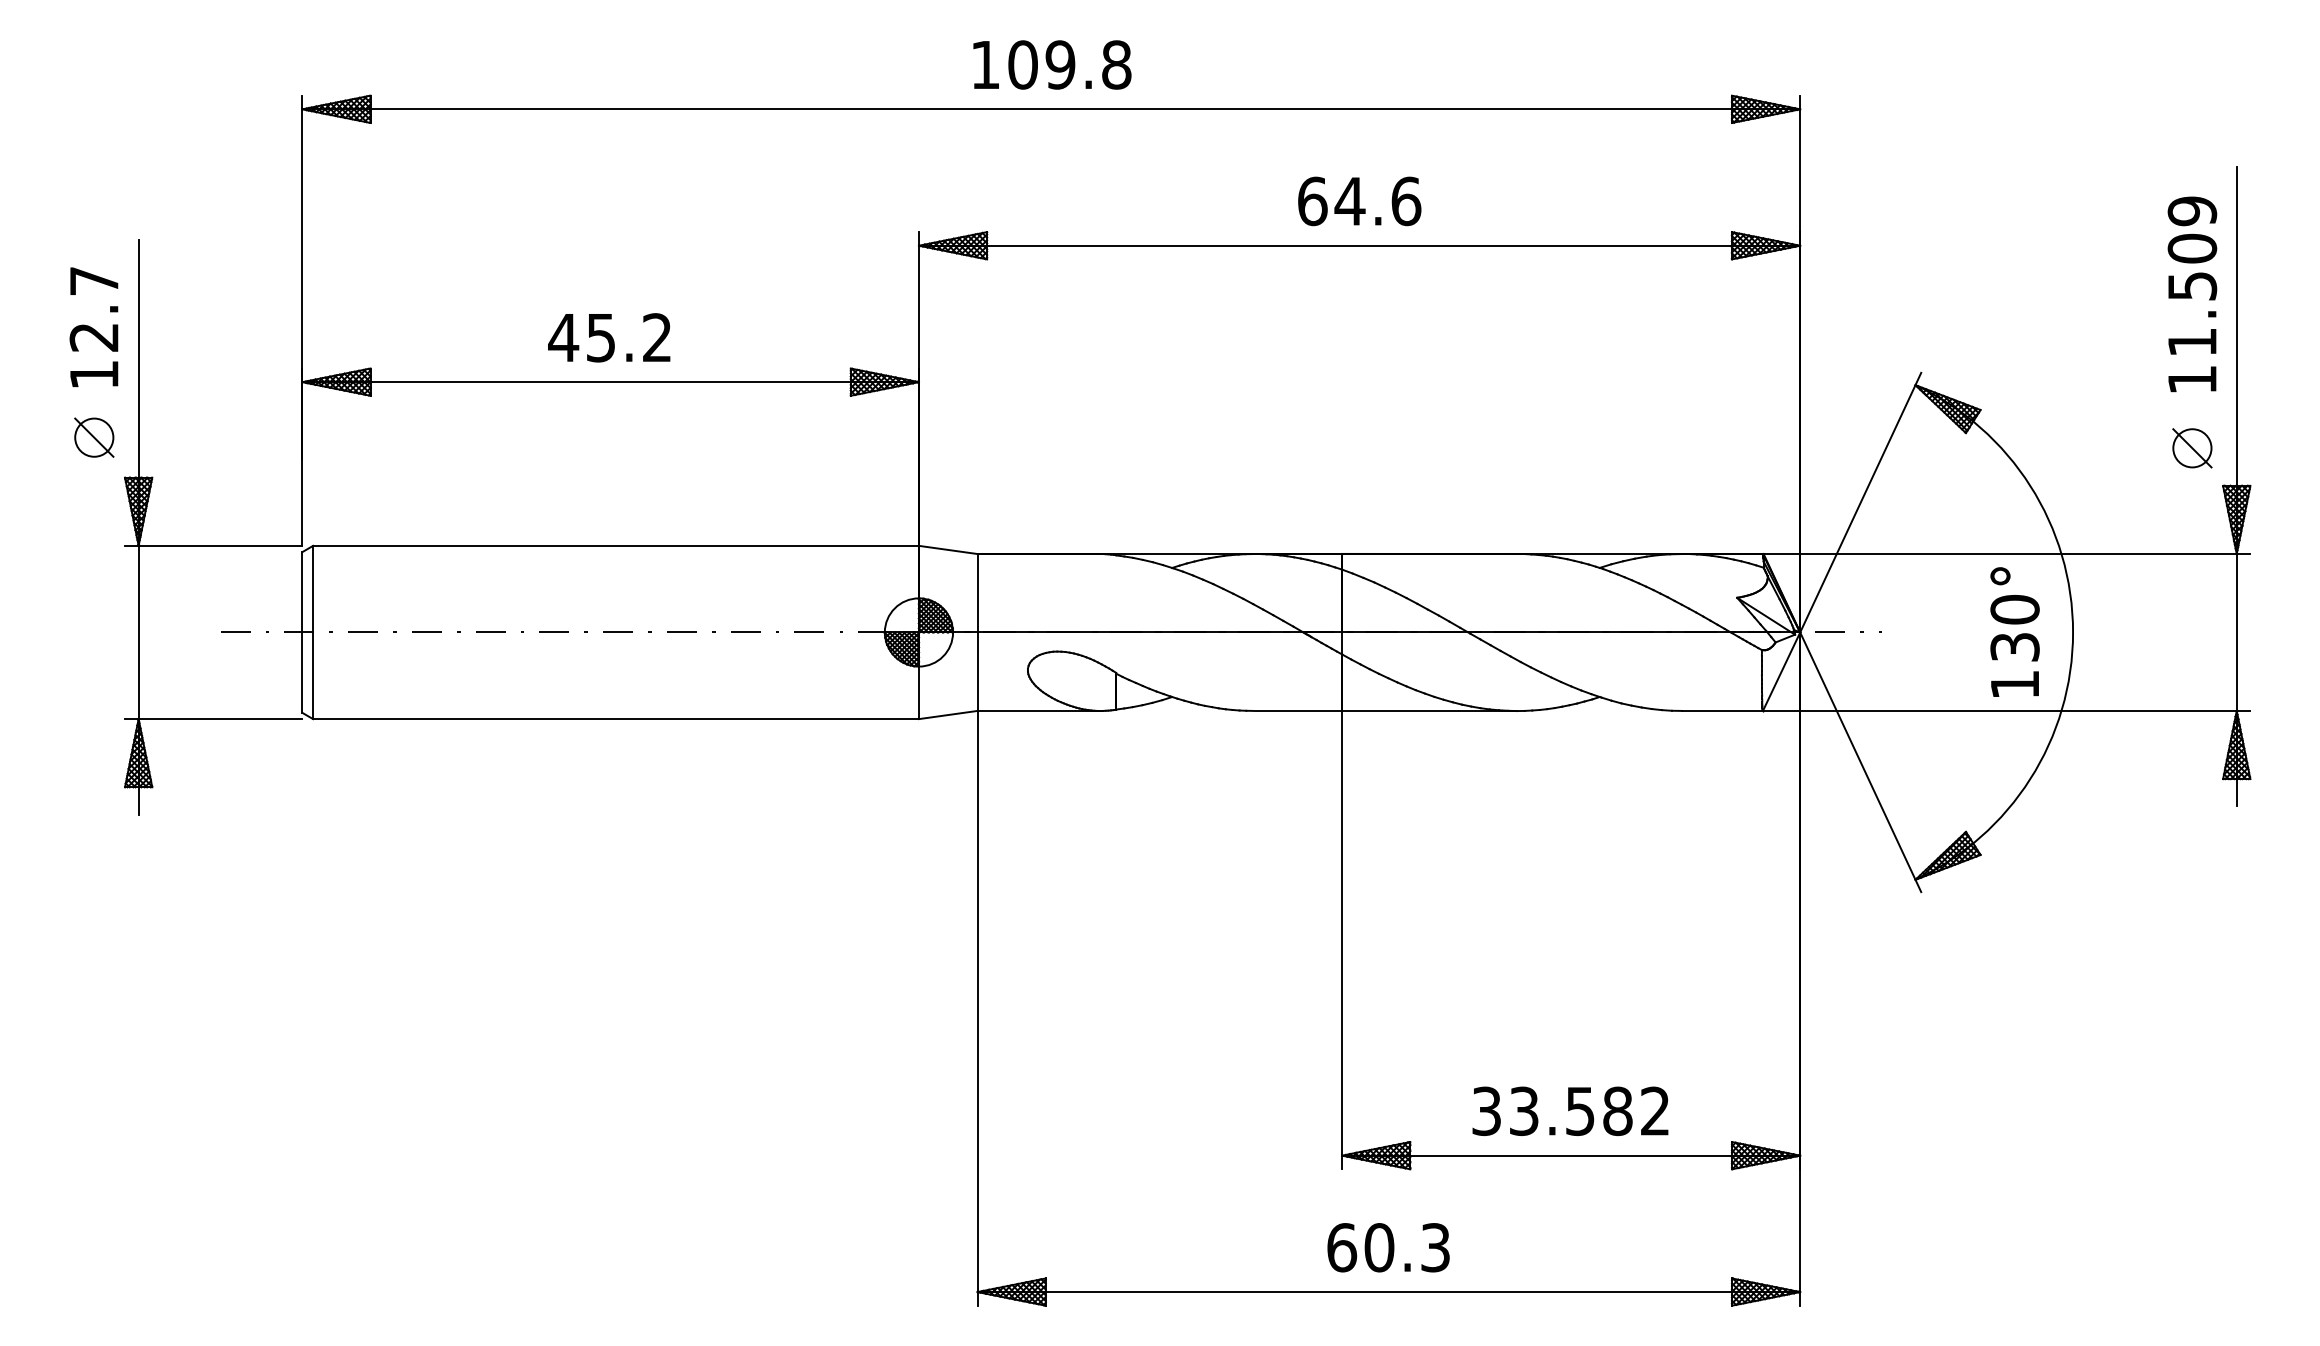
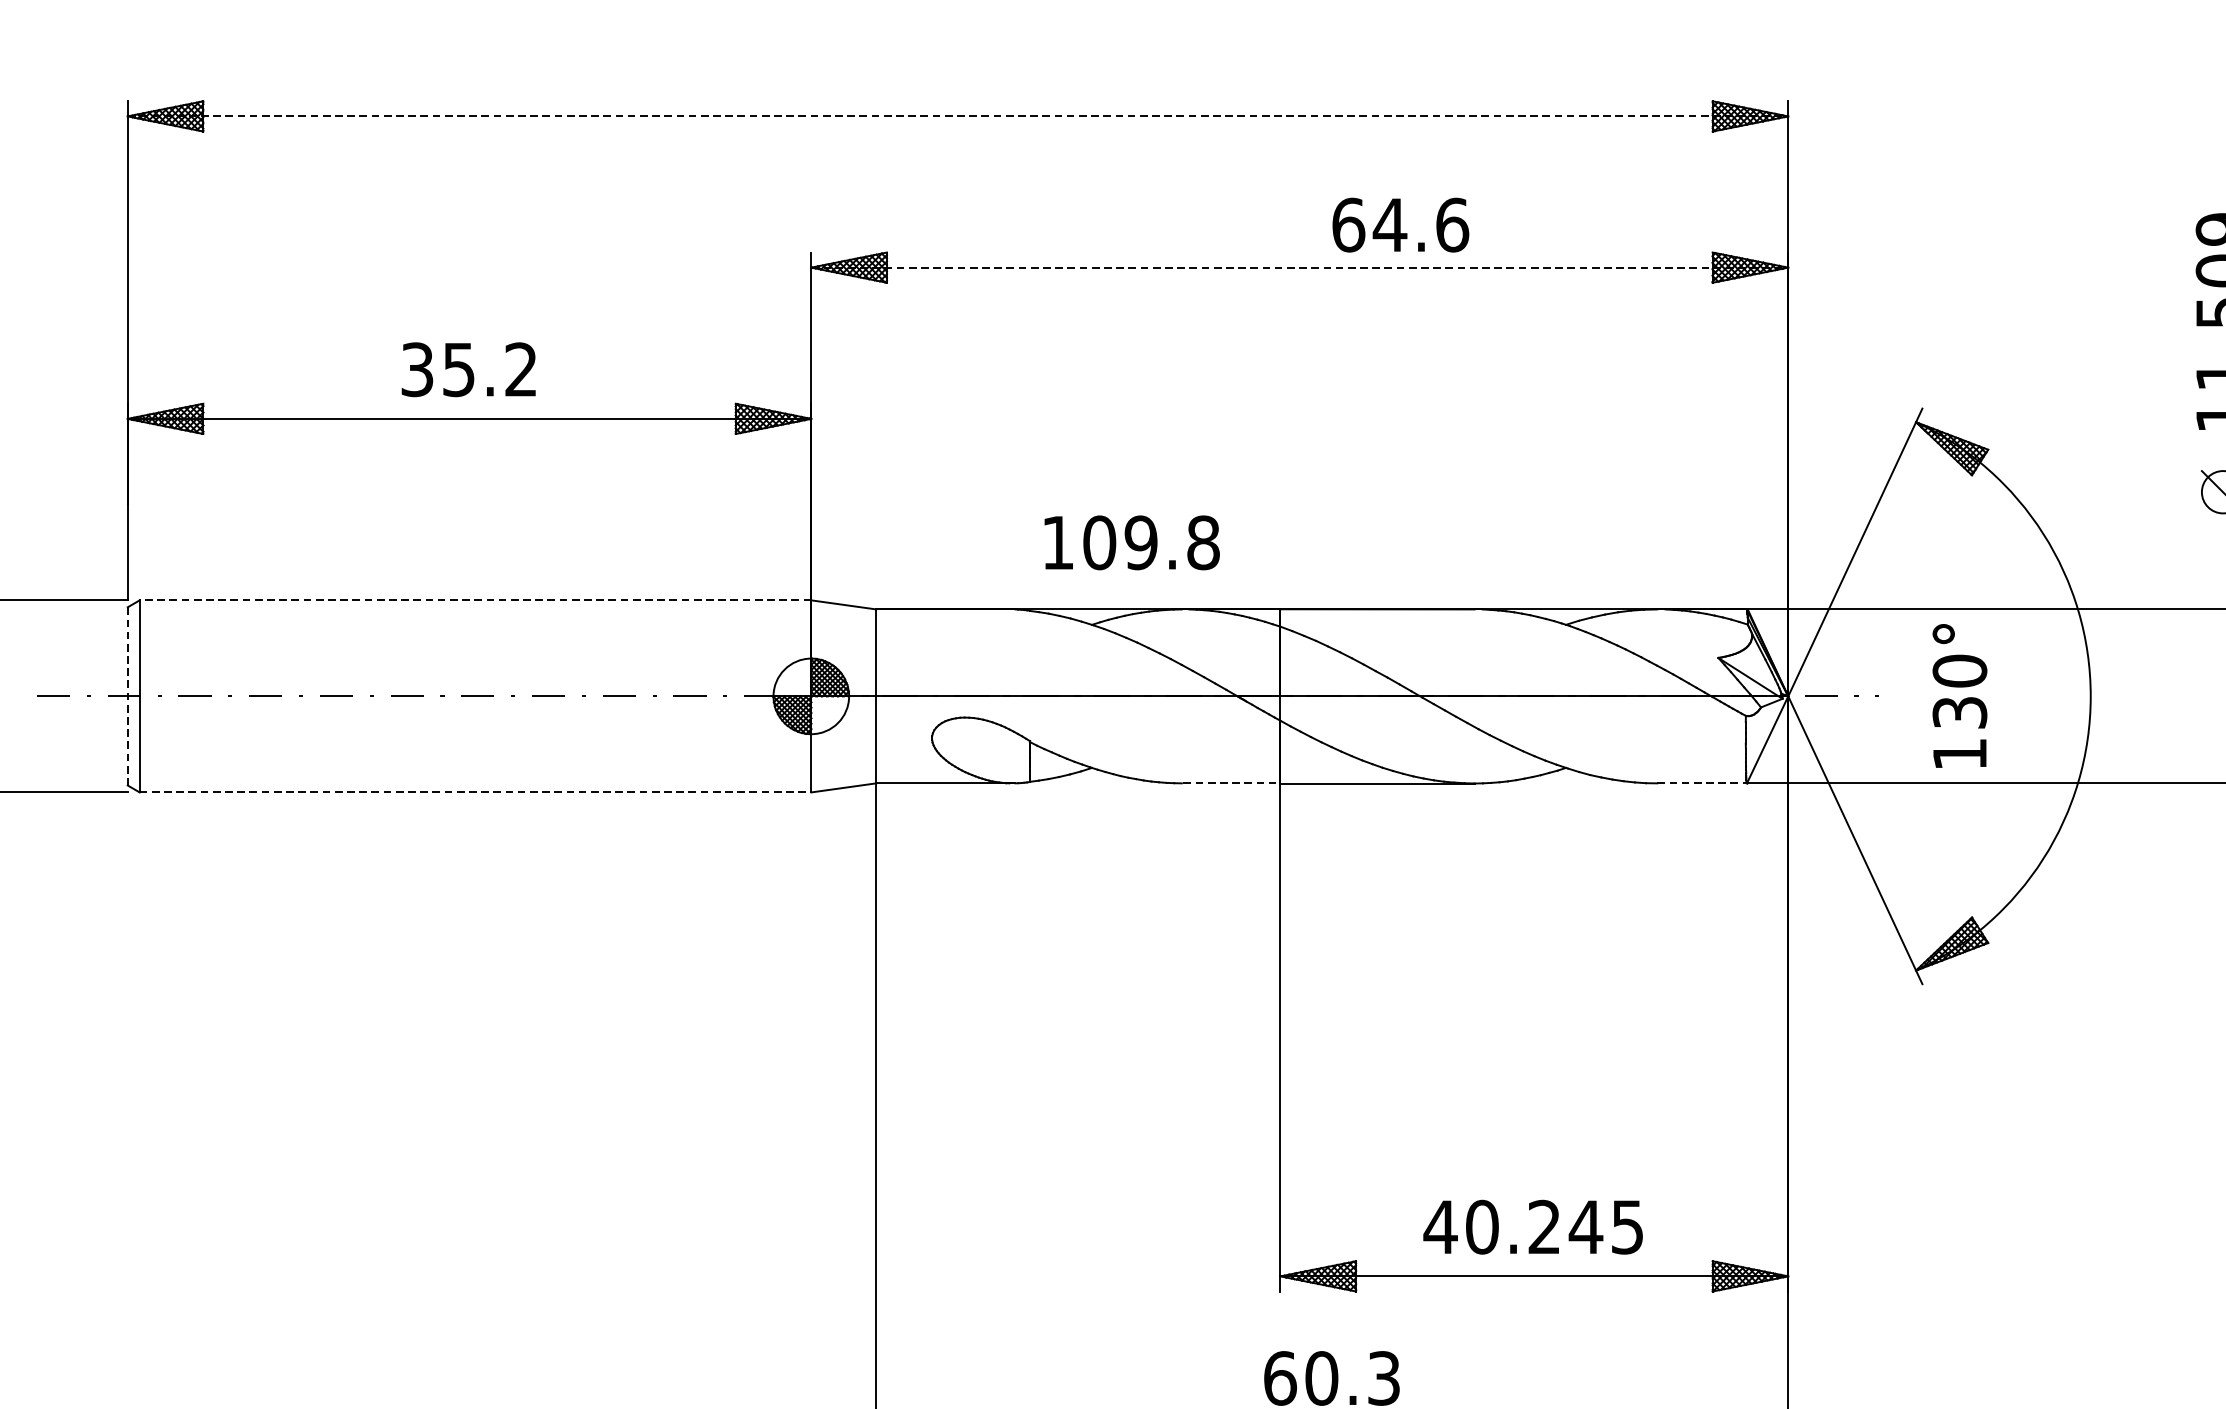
text: (1052, 64) -> (1132, 542), moved
line: (1051, 109) -> (958, 116), solid -> dashed
text: (1359, 201) -> (1400, 225), moved
line: (1359, 245) -> (1299, 267), solid -> dashed
text: (563, 337) -> (417, 369), 45.2 -> 35.2
line: (616, 545) -> (476, 599), solid -> dashed
text: (2014, 631) -> (1959, 695), moved
line: (302, 632) -> (127, 696), solid -> dashed
line: (1298, 710) -> (1232, 782), solid -> dashed
line: (1722, 710) -> (1702, 782), solid -> dashed
line: (616, 719) -> (476, 792), solid -> dashed
text: (1570, 1111) -> (1533, 1227), 33.582 -> 40.245

